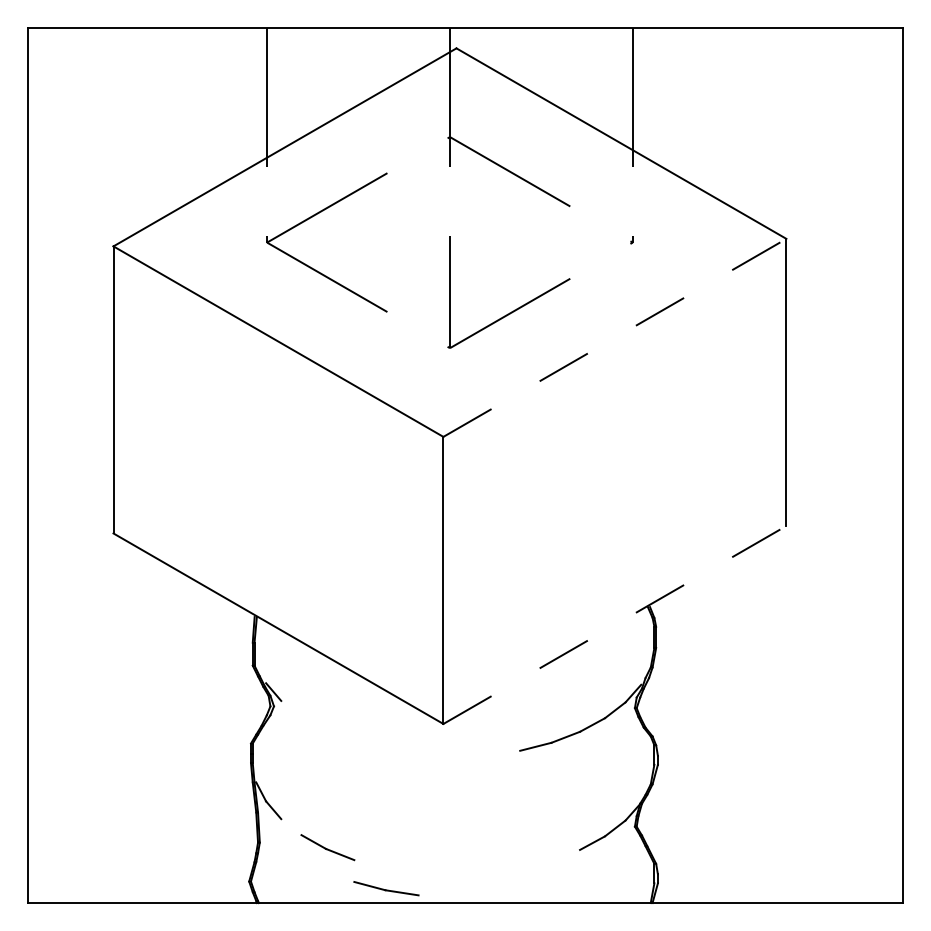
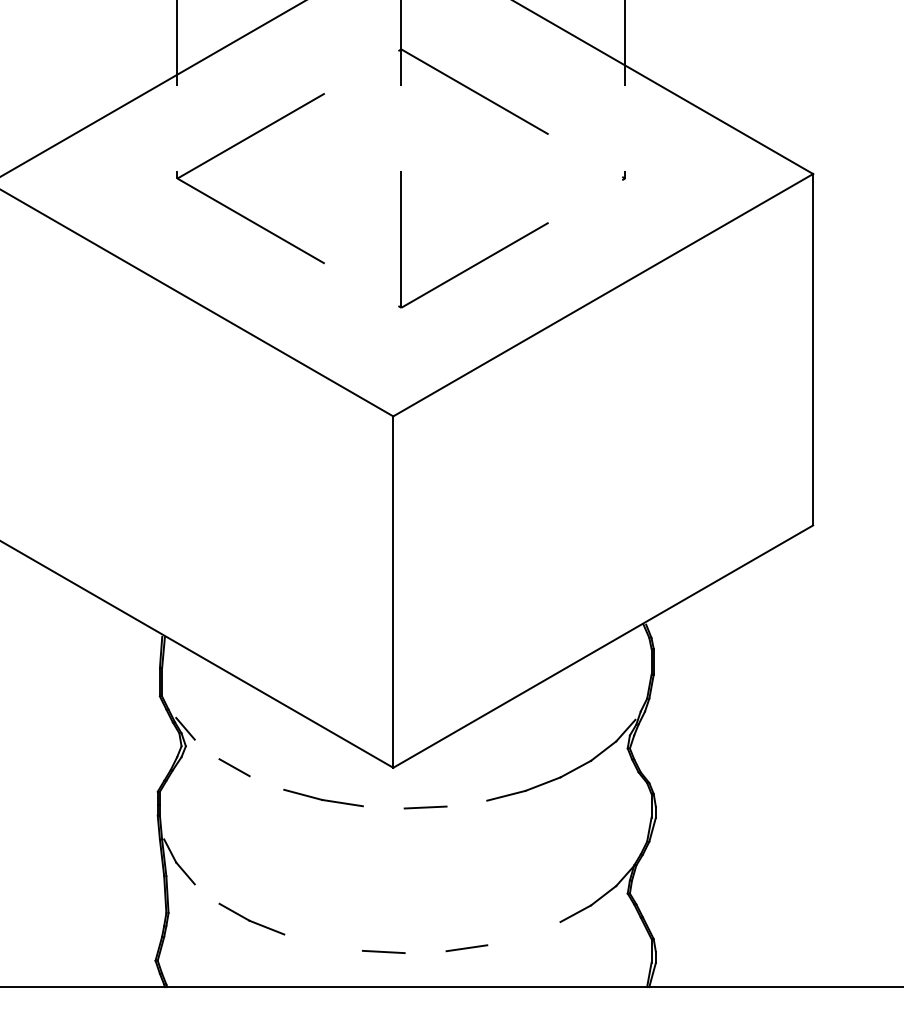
line: (615, 337) -> (603, 294), dashed -> solid
line: (615, 624) -> (603, 646), dashed -> solid
line: (313, 723) -> (234, 767), added
line: (469, 756) -> (425, 807), added
line: (503, 870) -> (466, 947), added
line: (435, 874) -> (383, 952), added
part: (386, 888) -> (323, 797), moved

